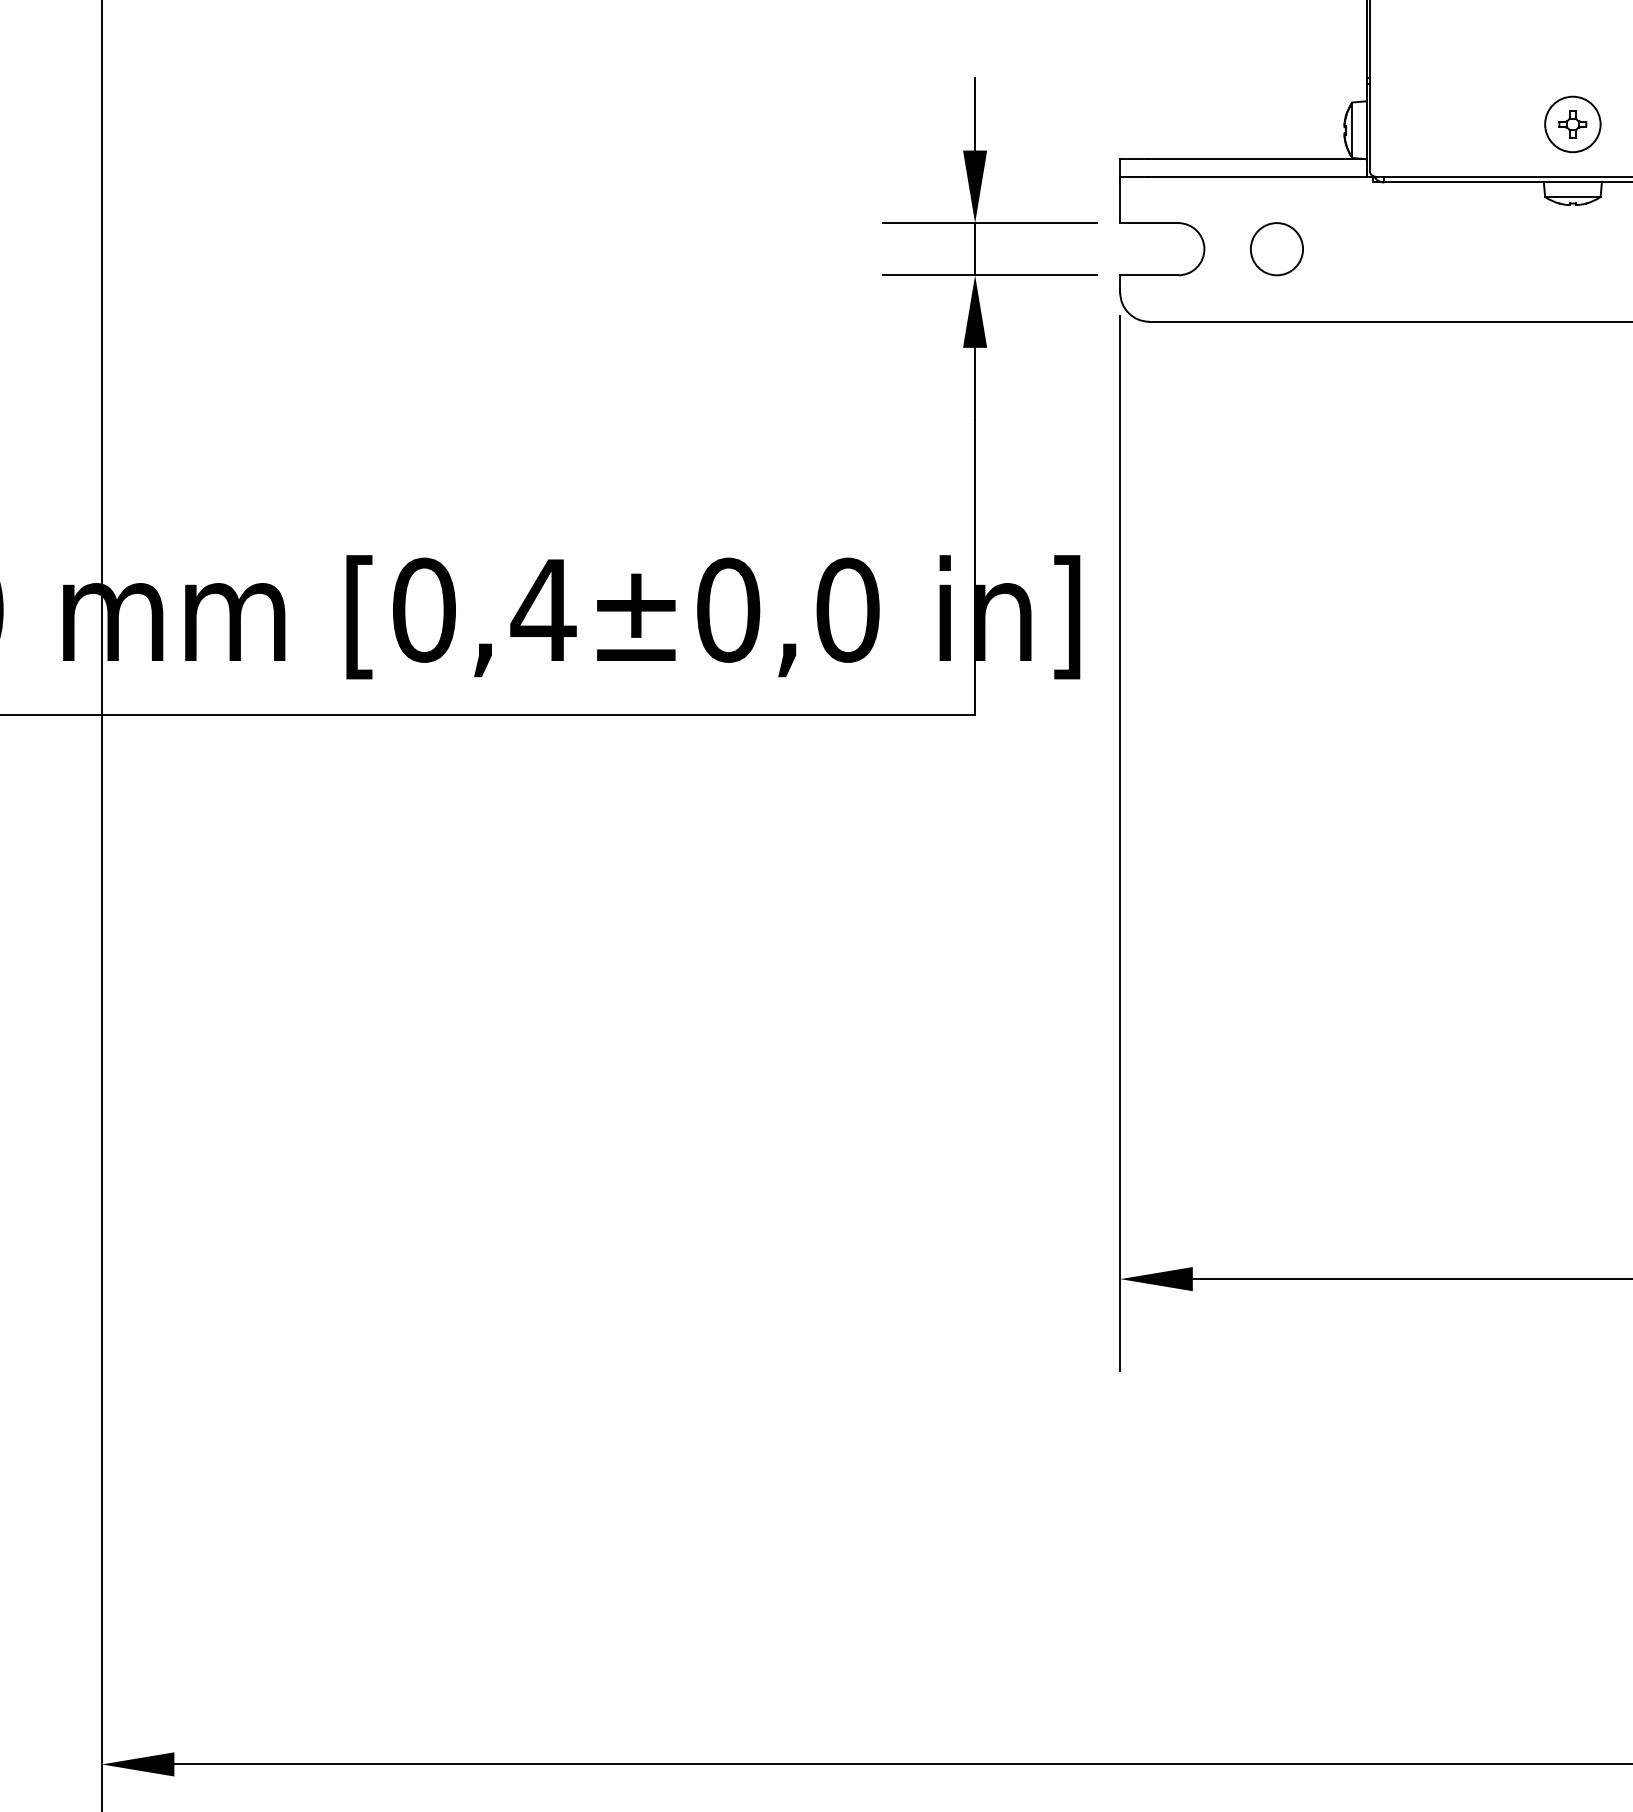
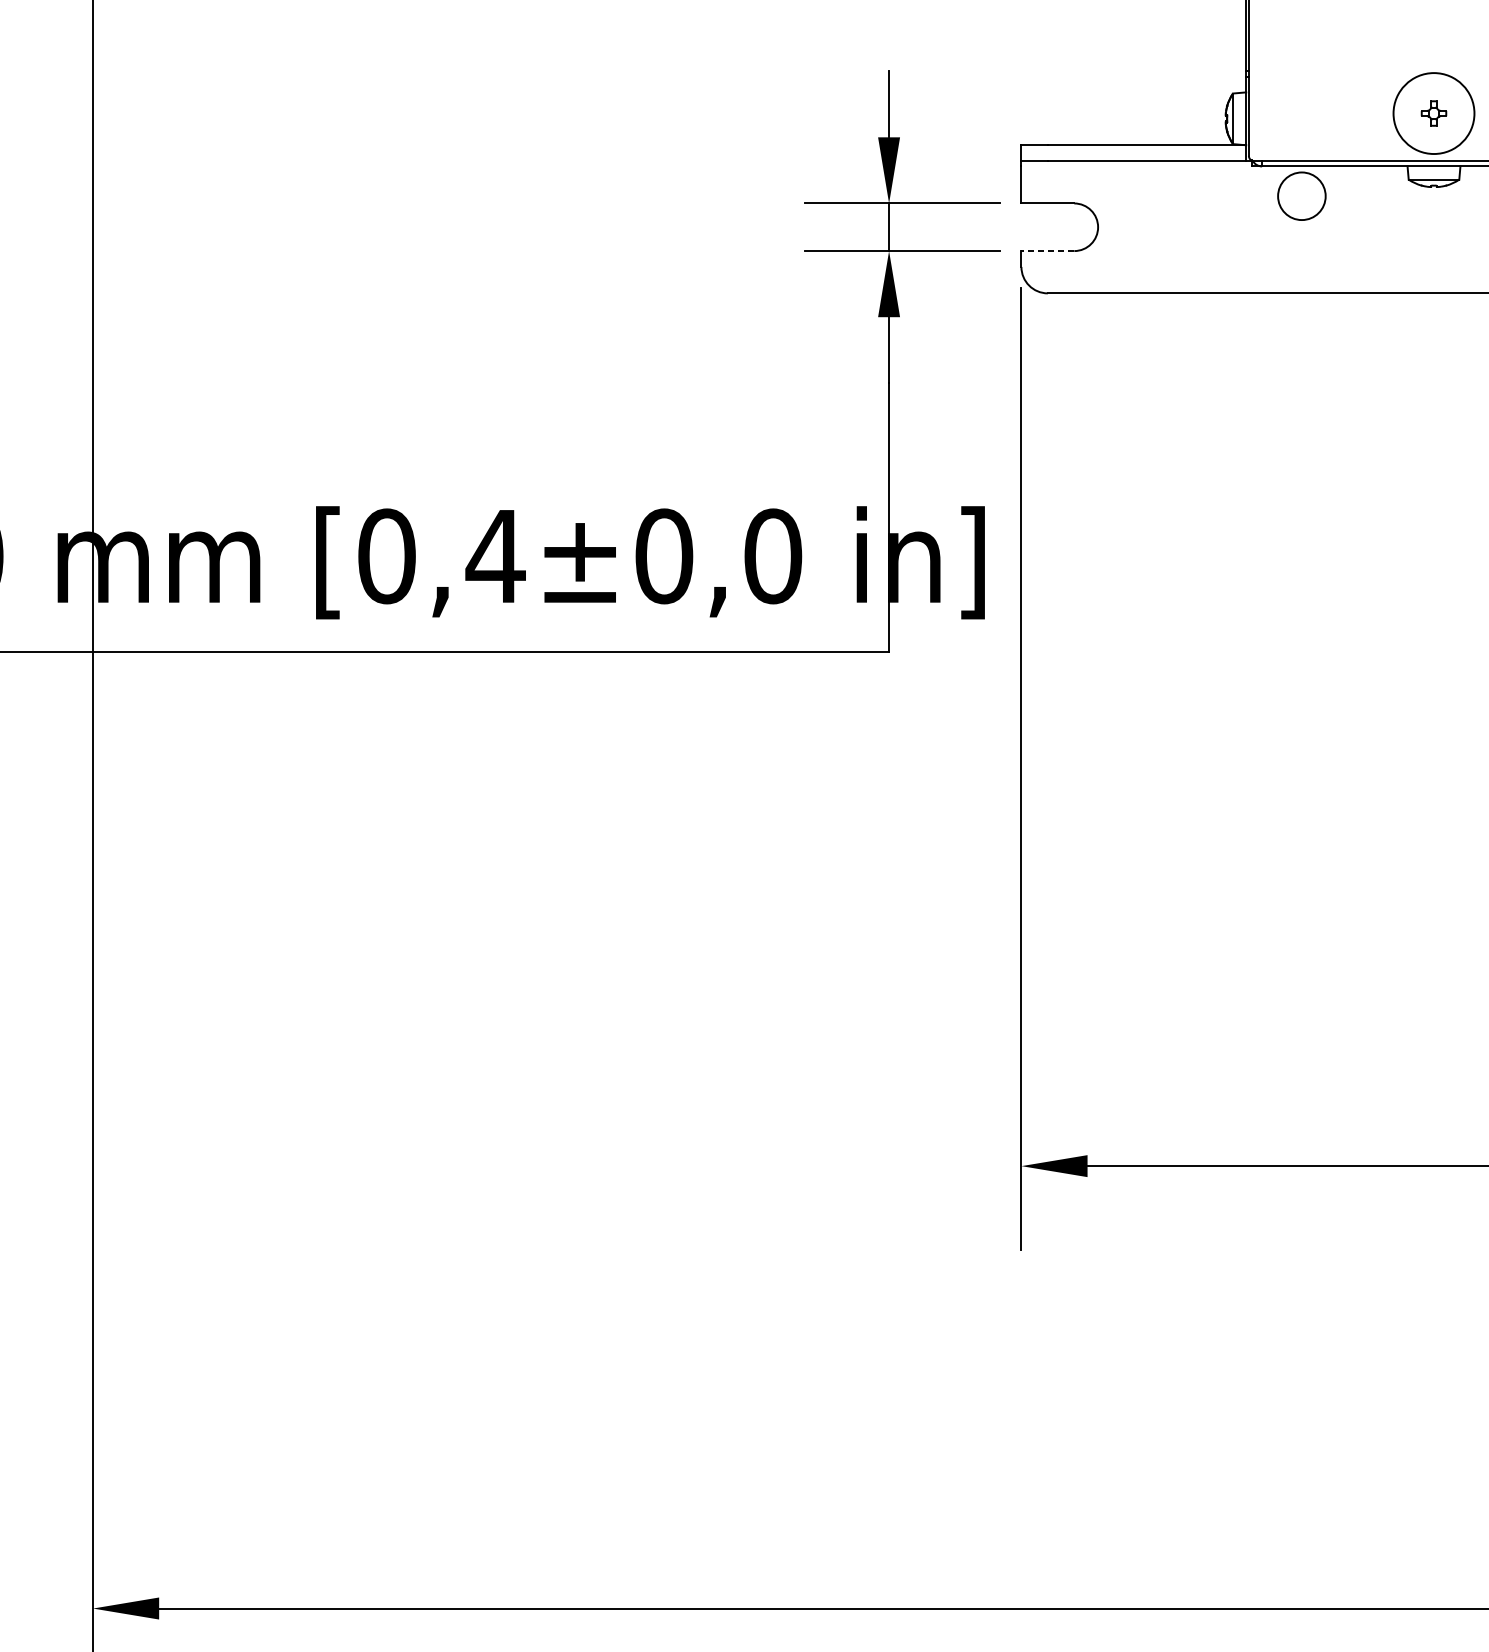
circle: (1572, 124) -> (1433, 113), size x1.6
circle: (1276, 249) -> (1301, 196), moved
line: (1148, 275) -> (1047, 251), solid -> dashed

